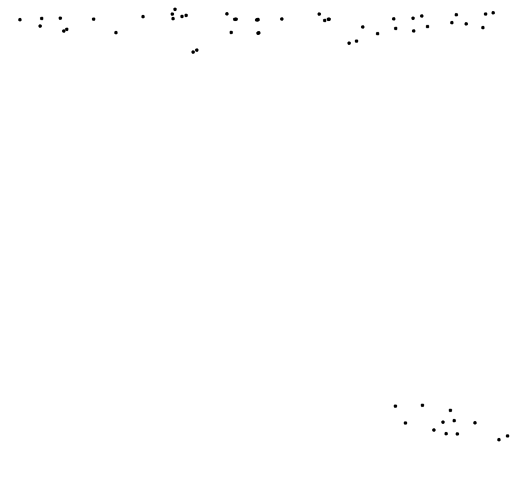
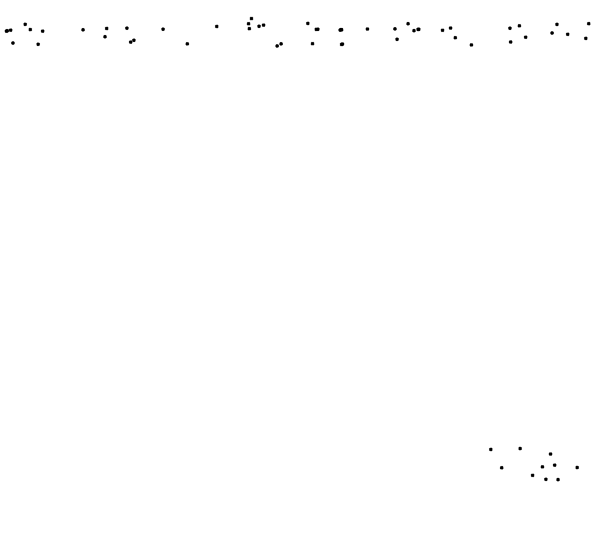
part: (394, 23) -> (395, 33), moved
part: (352, 41) -> (446, 28), moved
part: (194, 50) -> (278, 44), moved

